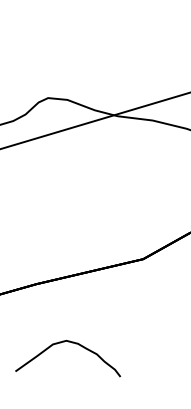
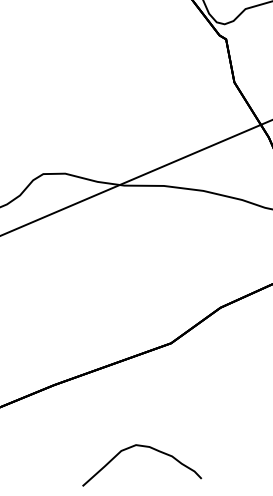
curve: (73, 343) -> (144, 447), moved

